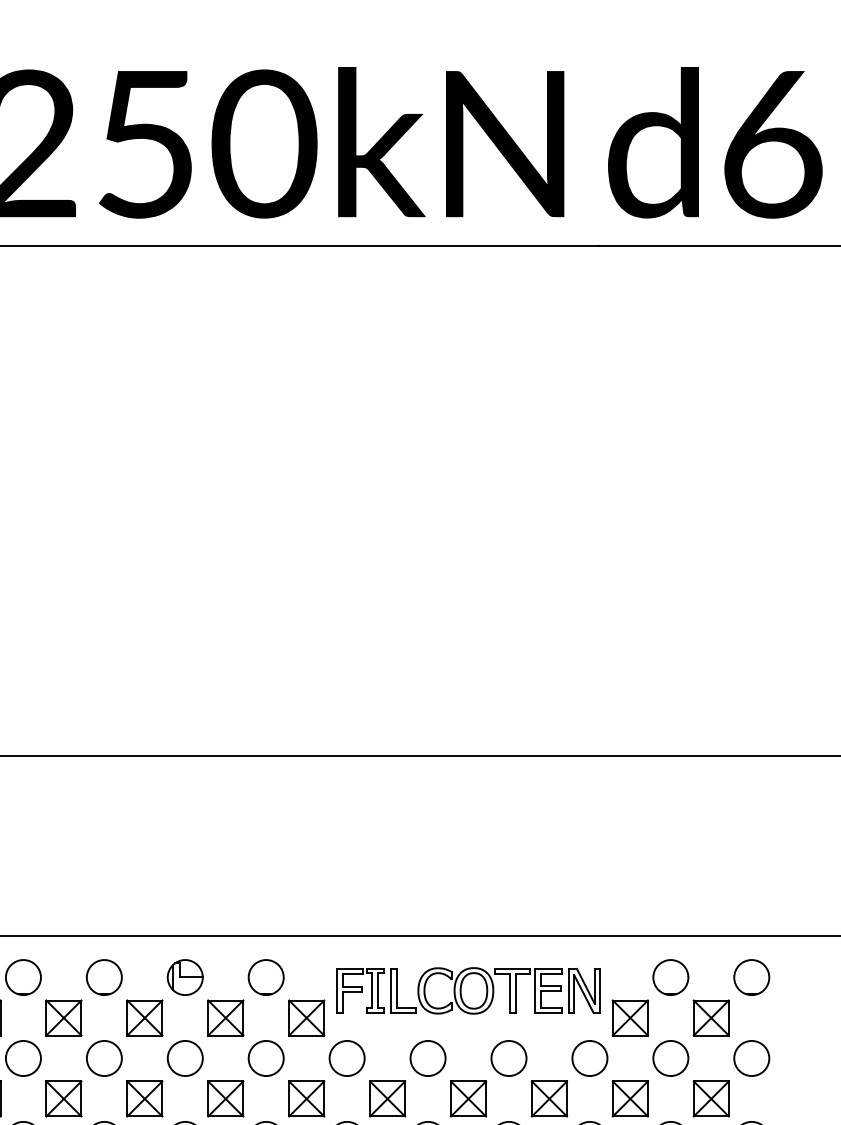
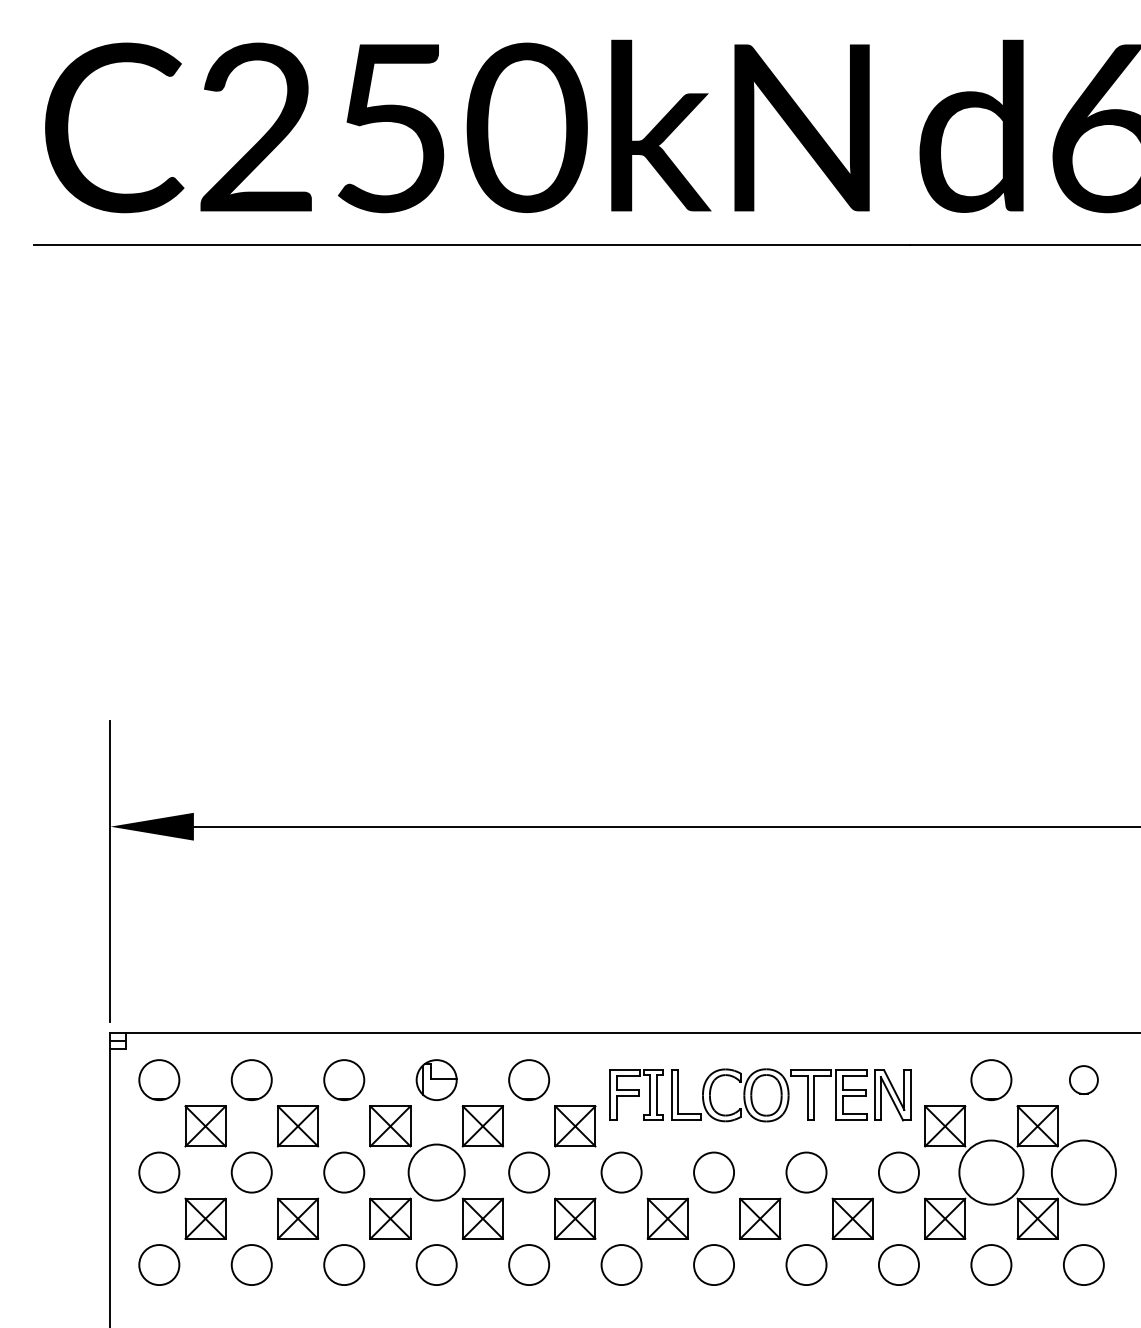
circle: (751, 977) -> (1083, 1079), size x0.7
circle: (185, 1058) -> (436, 1172), size x1.4
circle: (670, 1058) -> (991, 1172), size x1.6
circle: (751, 1058) -> (1083, 1172), size x1.6

